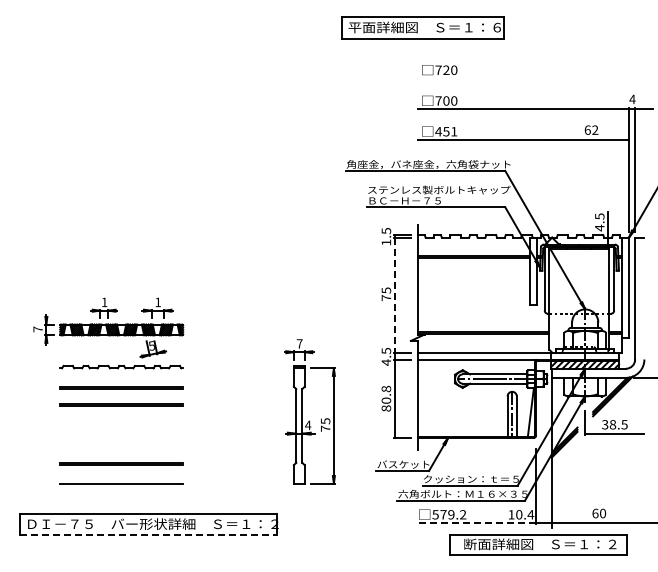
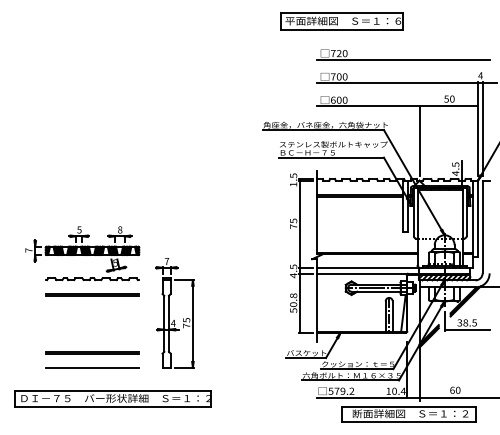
part: (422, 27) -> (341, 21), moved
line: (530, 78) -> (403, 59), added
text: (591, 129) -> (449, 98), 62 -> 50
text: (446, 131) -> (339, 100), 451 -> 600
line: (552, 184) -> (419, 140), added
line: (394, 295) -> (299, 224), dashed -> solid
text: (104, 302) -> (79, 230), 1 -> 5
text: (158, 302) -> (120, 230), 1 -> 8
line: (121, 404) -> (92, 307), removed
text: (385, 408) -> (292, 310), 80.8 -> 50.8
part: (302, 411) -> (169, 312), moved
line: (476, 523) -> (362, 397), dashed -> solid
line: (148, 534) -> (112, 406), dashed -> solid

